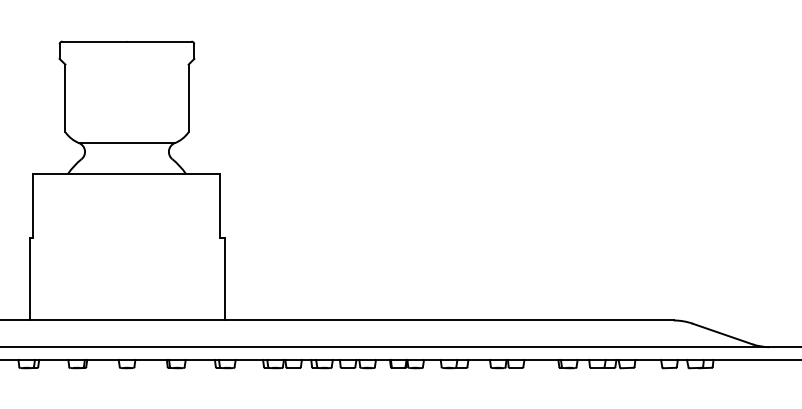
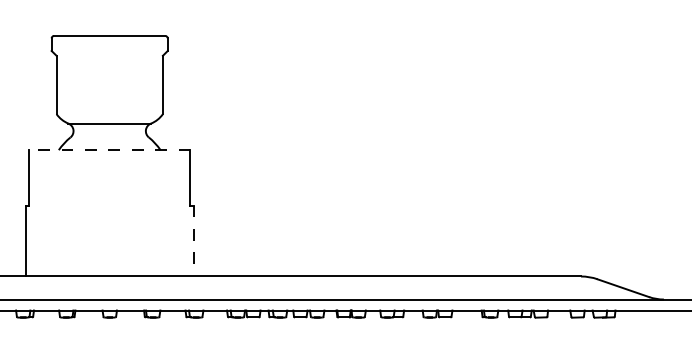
line: (126, 174) -> (109, 150), solid -> dashed
line: (224, 279) -> (193, 241), solid -> dashed

